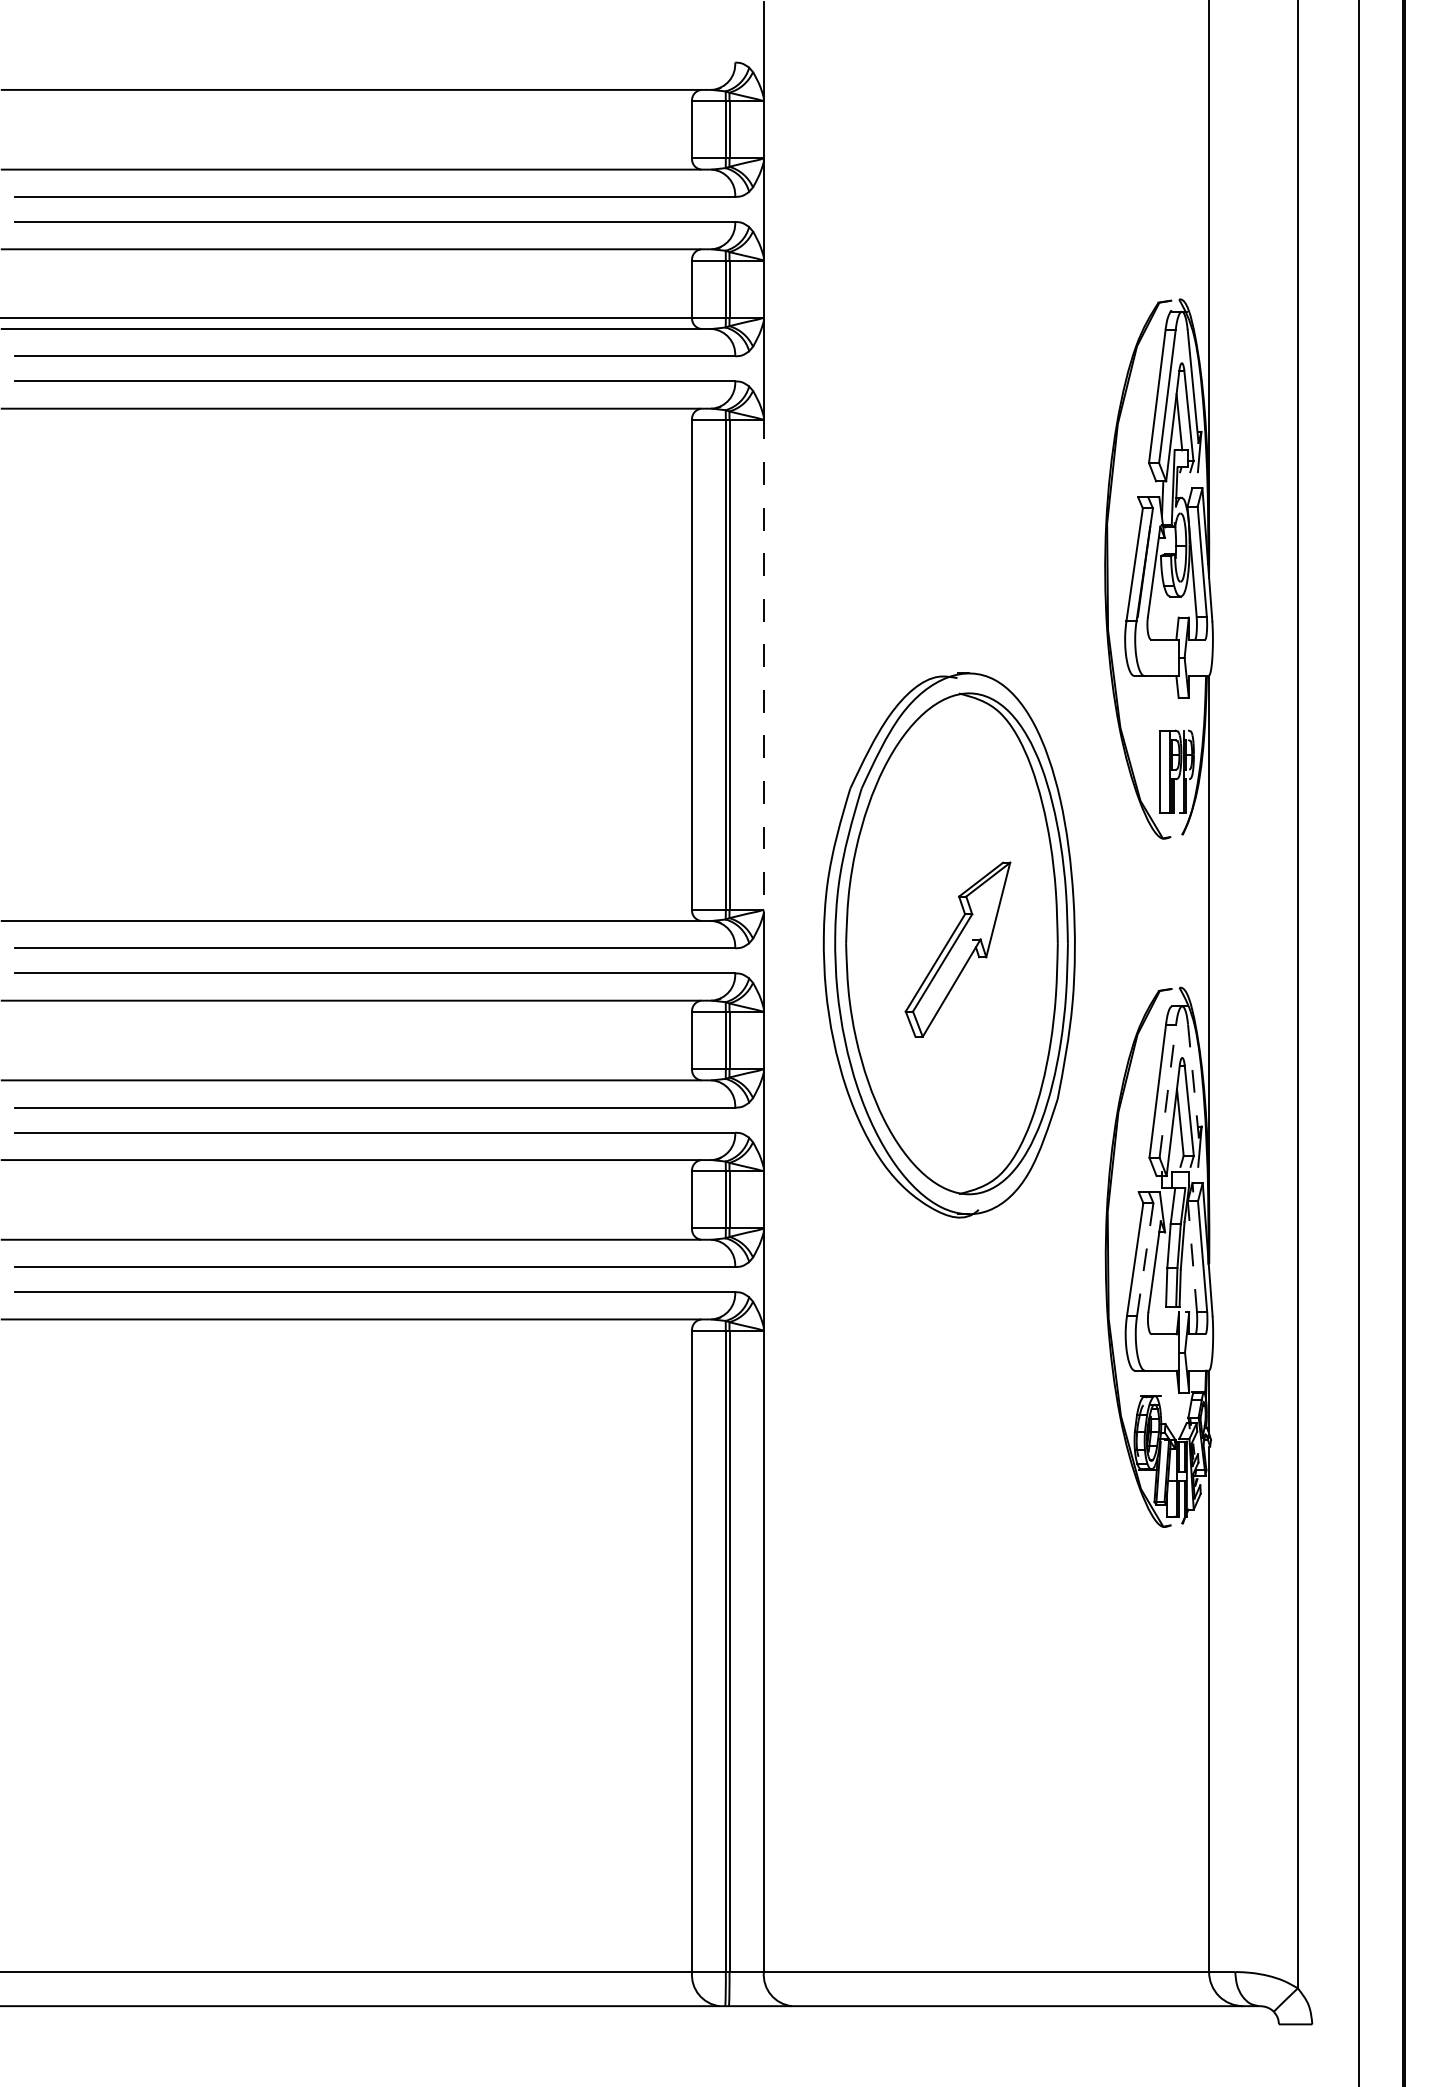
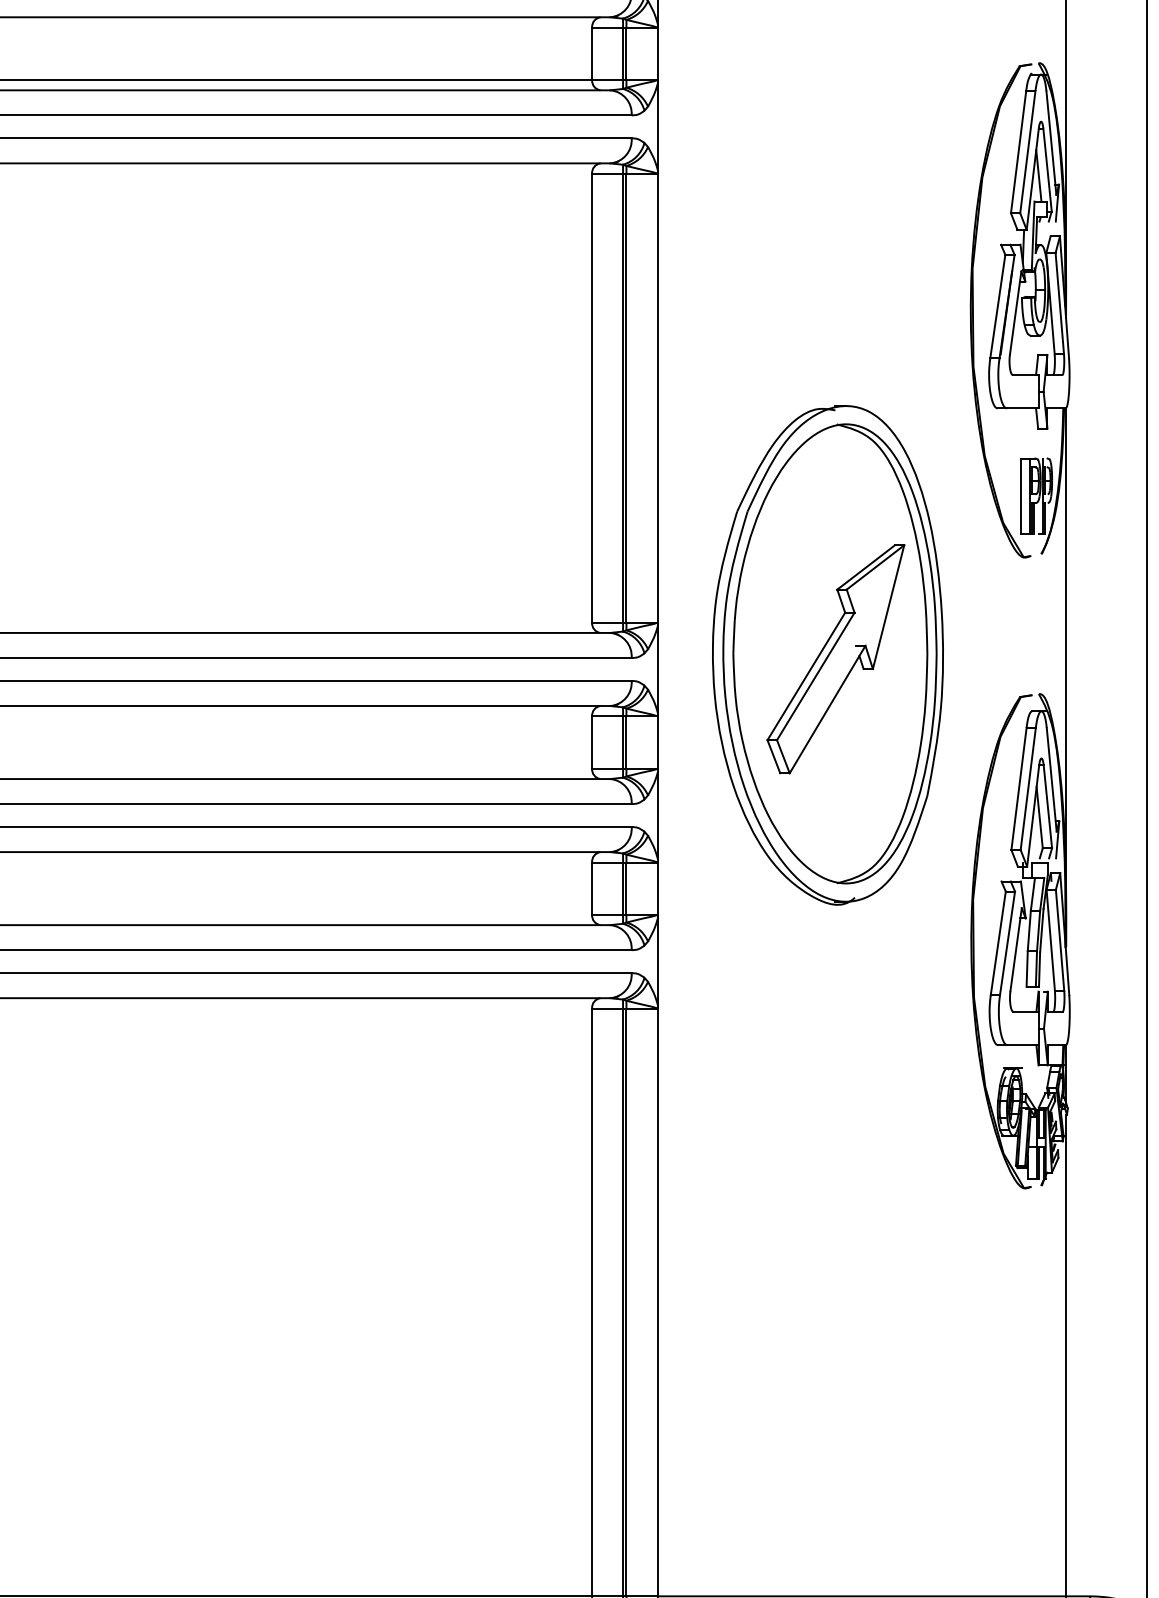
line: (763, 665) -> (657, 398), dashed -> solid
part: (957, 949) -> (835, 659), size x1.43
line: (1193, 1081) -> (1051, 780), dashed -> solid
line: (1167, 1090) -> (1027, 788), dashed -> solid
line: (1192, 1255) -> (1050, 939), dashed -> solid
line: (1145, 1259) -> (1007, 943), dashed -> solid

